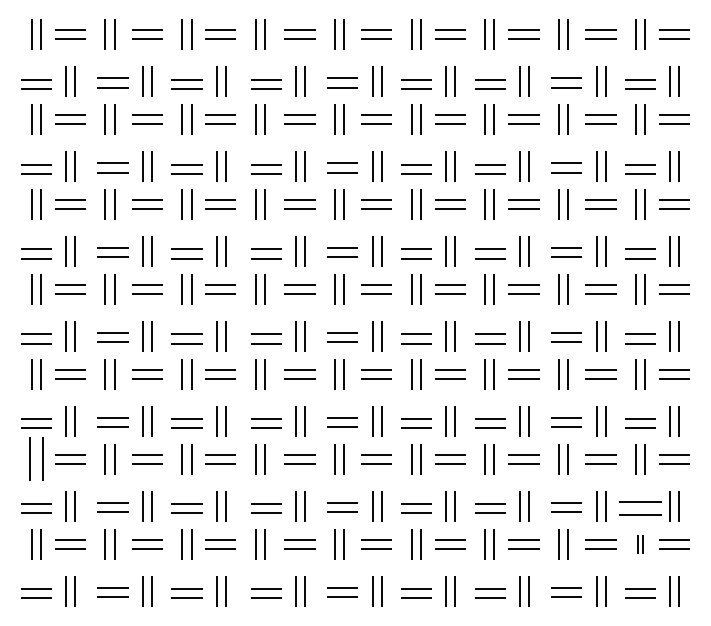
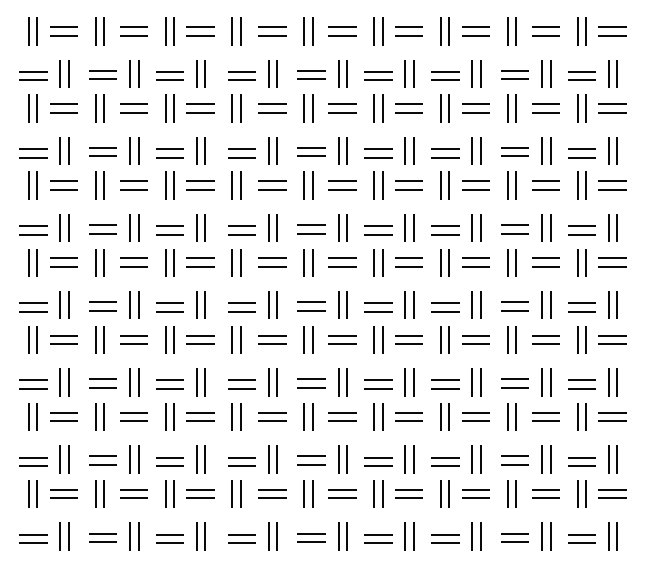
part: (35, 458) -> (32, 416), size x0.71
part: (640, 508) -> (581, 461), size x0.71
part: (640, 543) -> (581, 493), size x1.67

